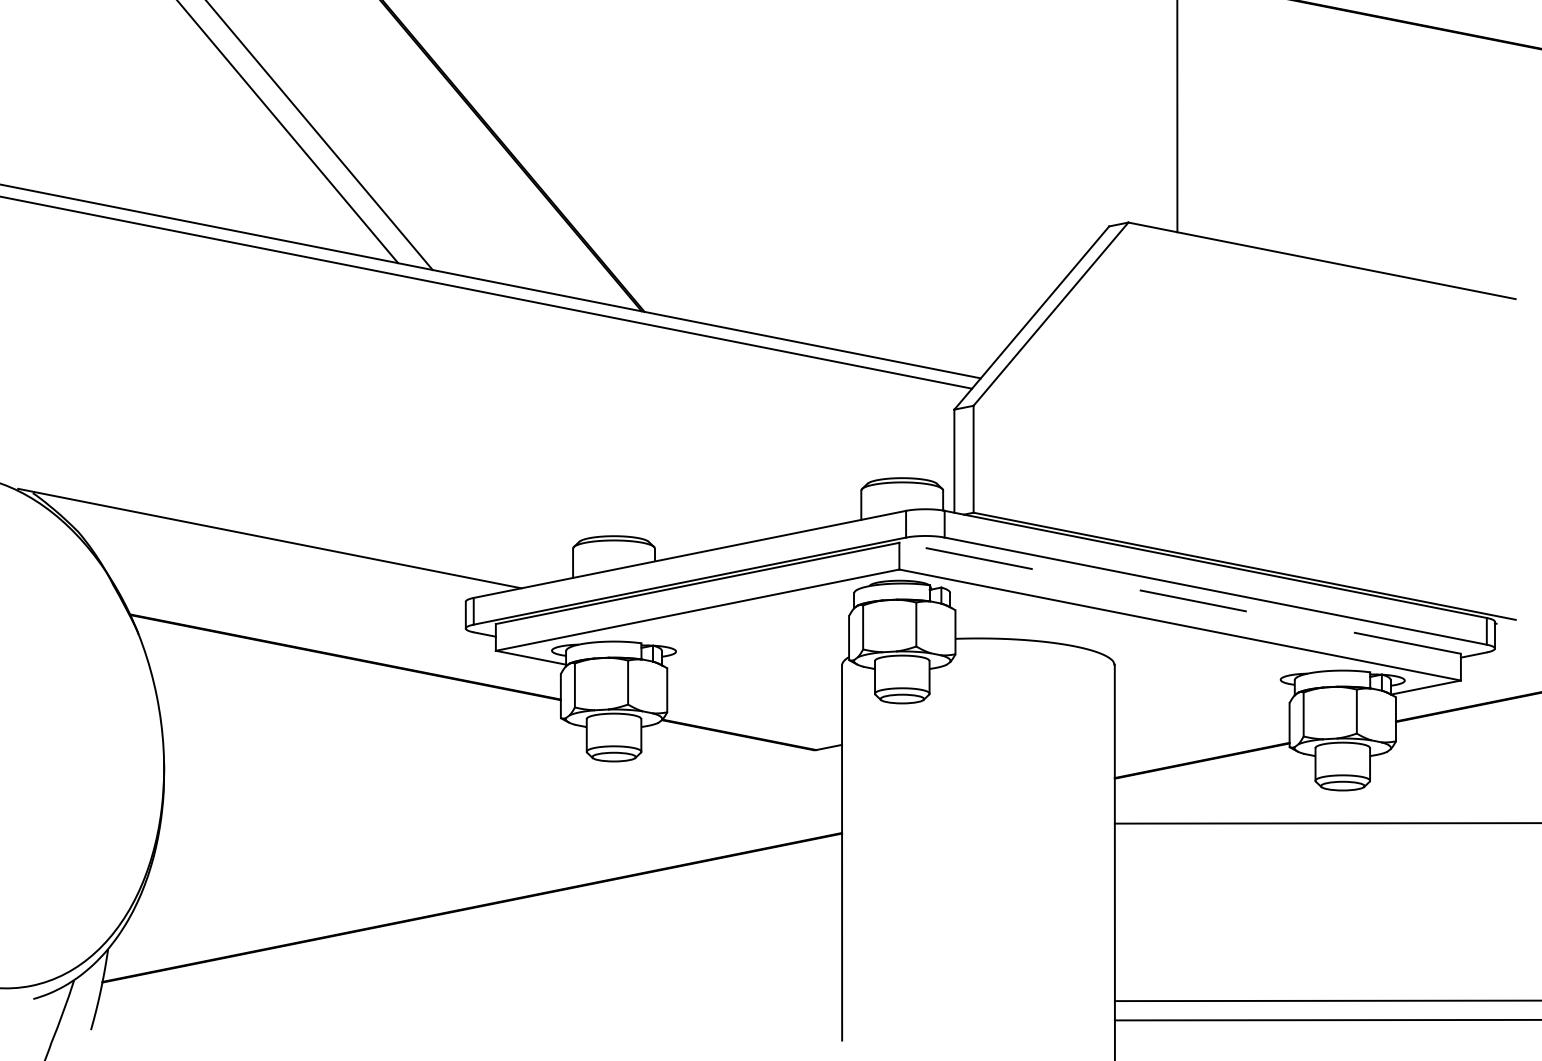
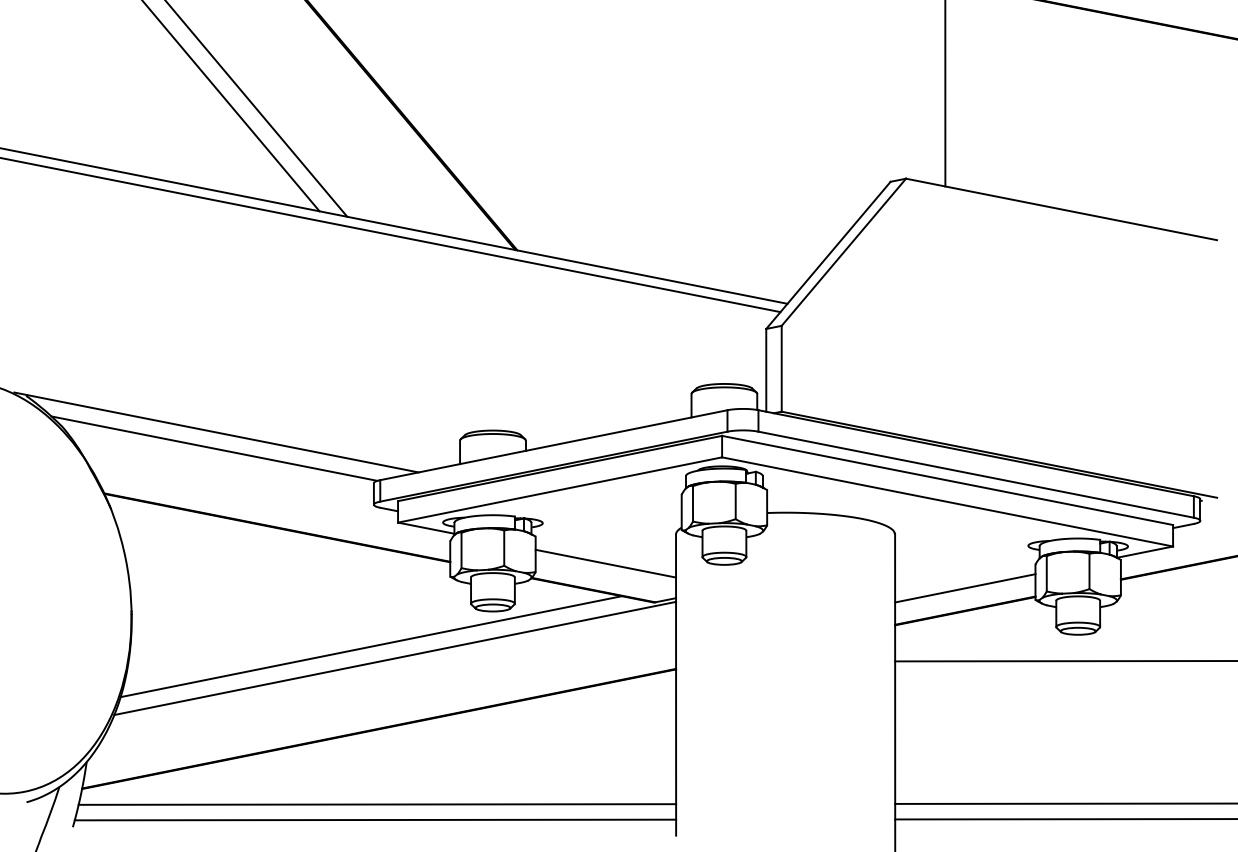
line: (267, 558) -> (214, 448), added
line: (1179, 598) -> (947, 480), dashed -> solid
line: (754, 701) -> (605, 563), added
line: (1201, 732) -> (964, 588), added
line: (462, 805) -> (371, 646), added
line: (492, 819) -> (395, 658), added
line: (470, 1001) -> (377, 804), added
line: (467, 1020) -> (375, 819), added

